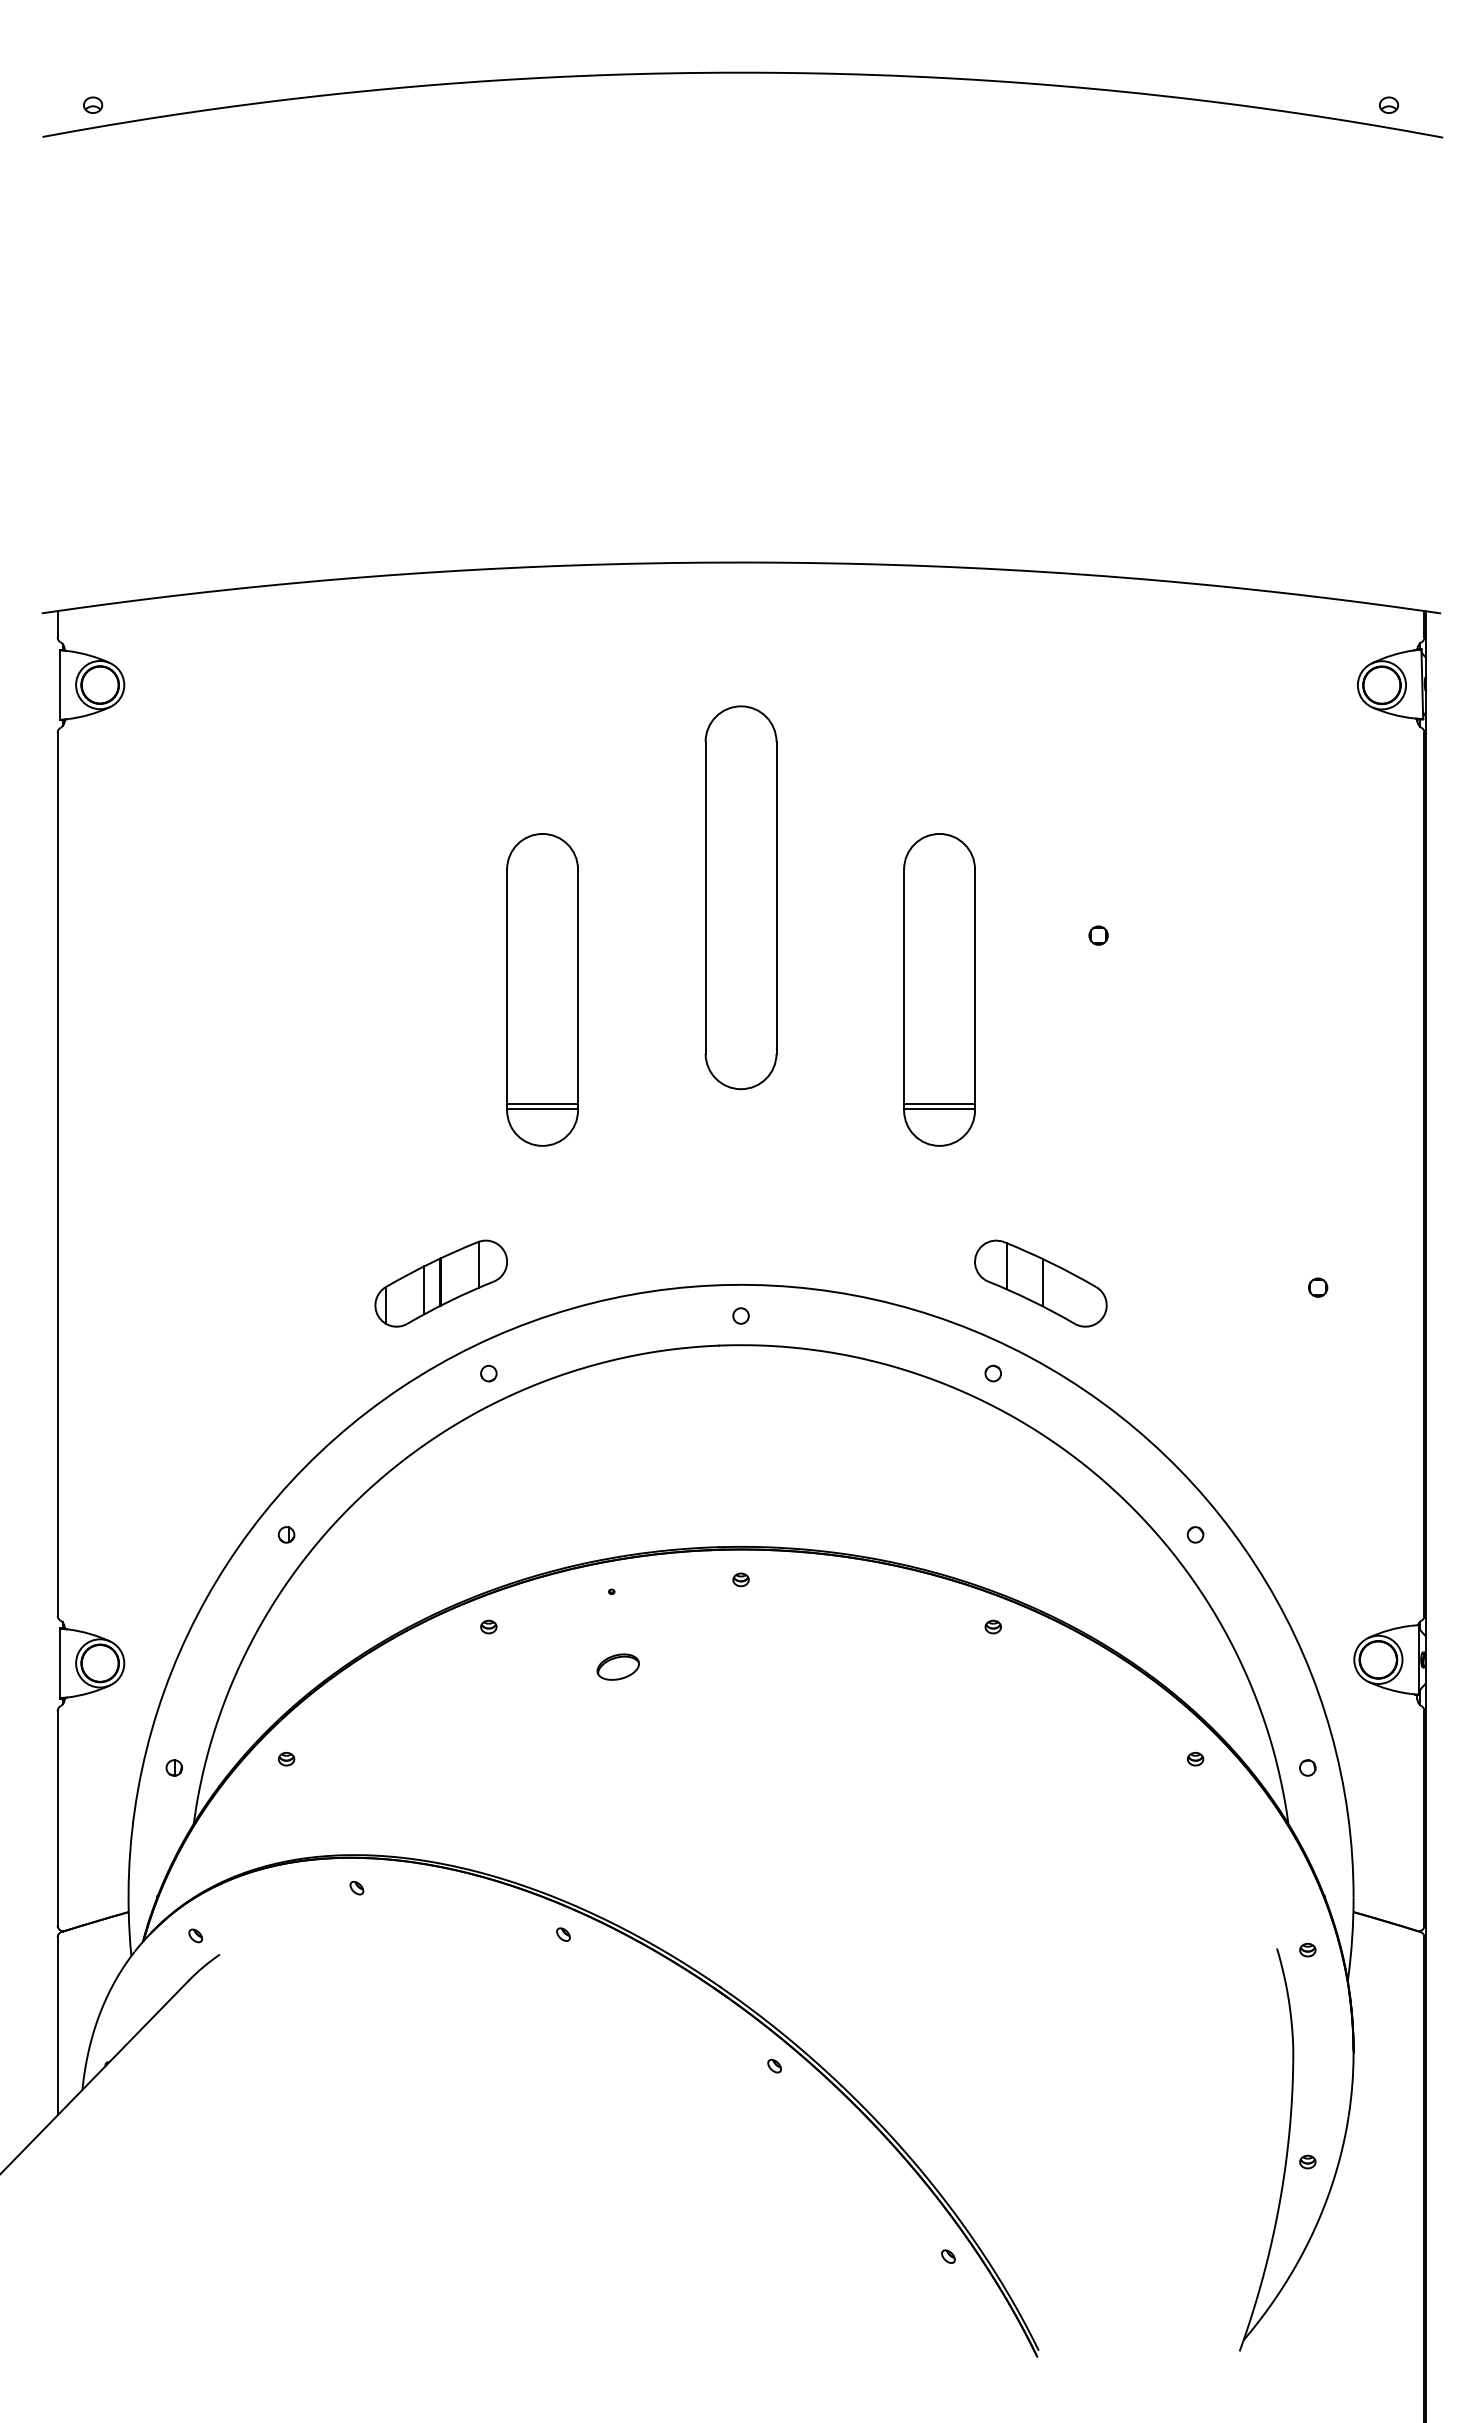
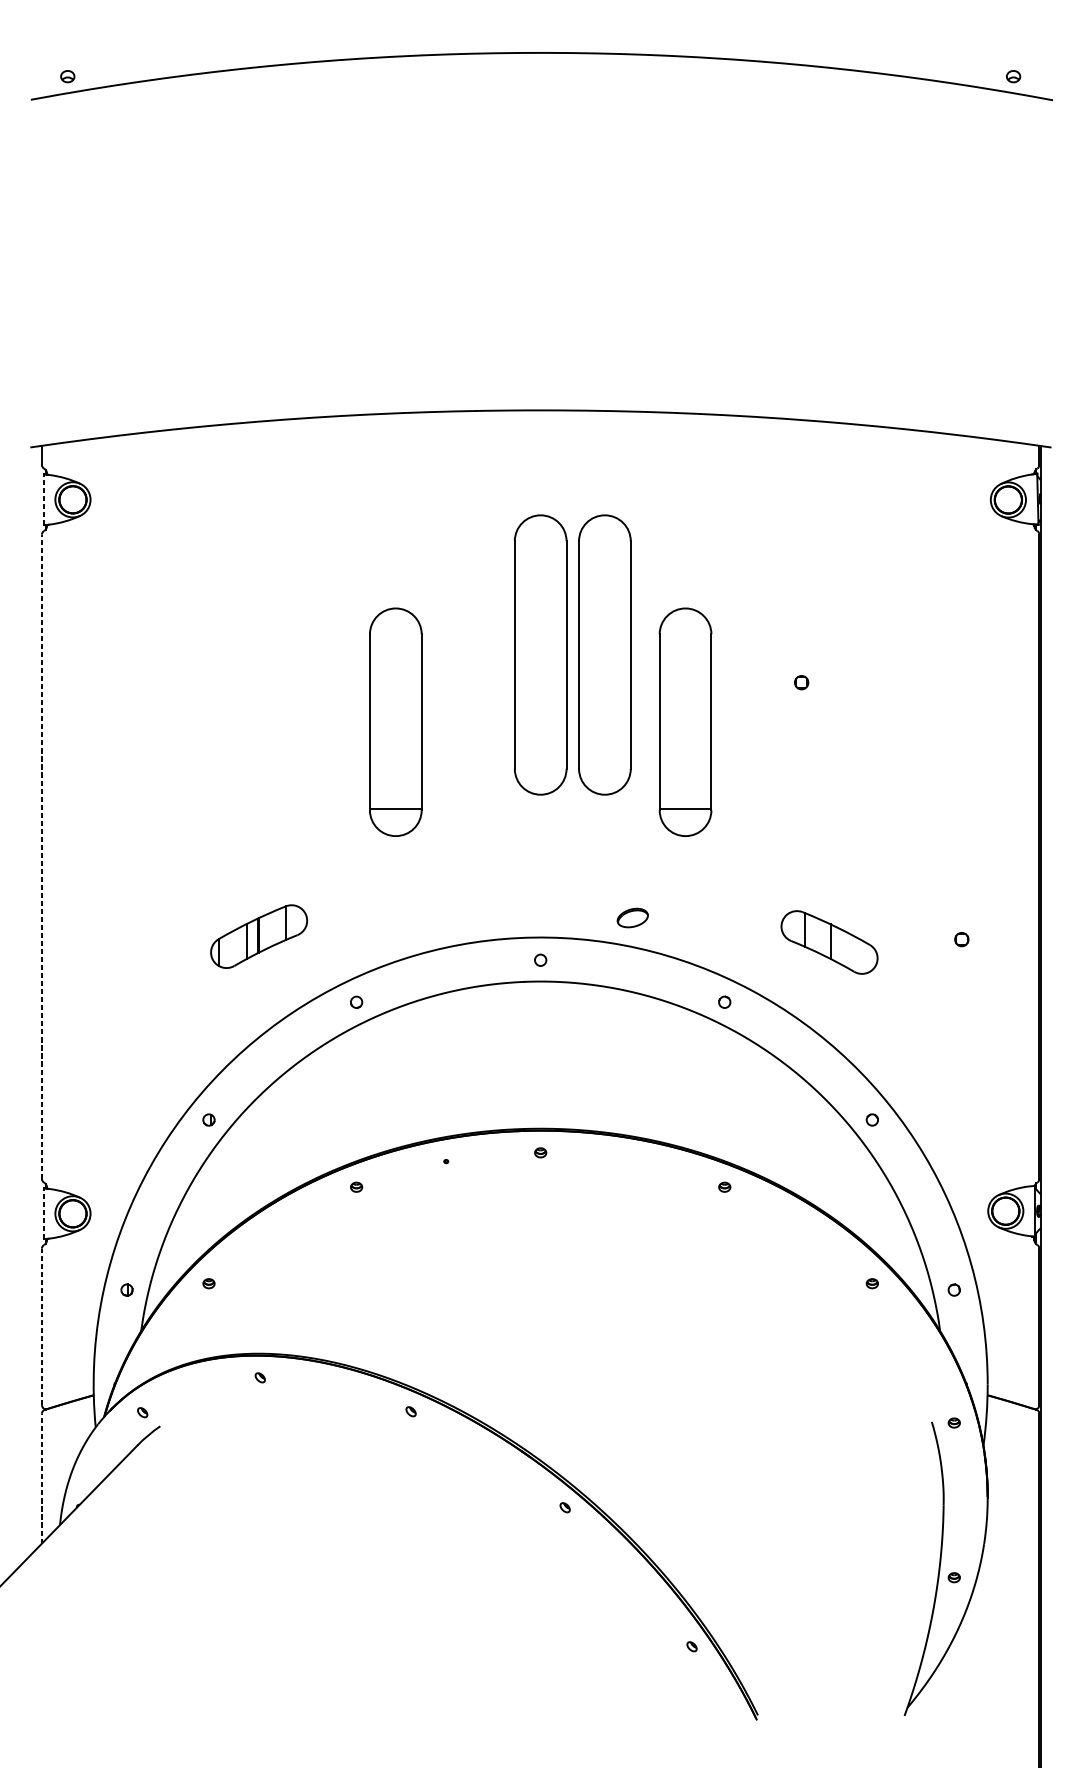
line: (59, 685) -> (43, 500), solid -> dashed
part: (828, 897) -> (604, 654), added
line: (542, 1104) -> (395, 805), removed
line: (939, 1104) -> (685, 805), removed
line: (57, 1173) -> (41, 856), solid -> dashed
part: (440, 1283) -> (258, 936), moved
part: (1040, 1283) -> (829, 942), moved
line: (59, 1663) -> (43, 1213), solid -> dashed
part: (617, 1666) -> (632, 917), moved
line: (57, 1817) -> (41, 1326), solid -> dashed
line: (57, 2026) -> (41, 1478), solid -> dashed

